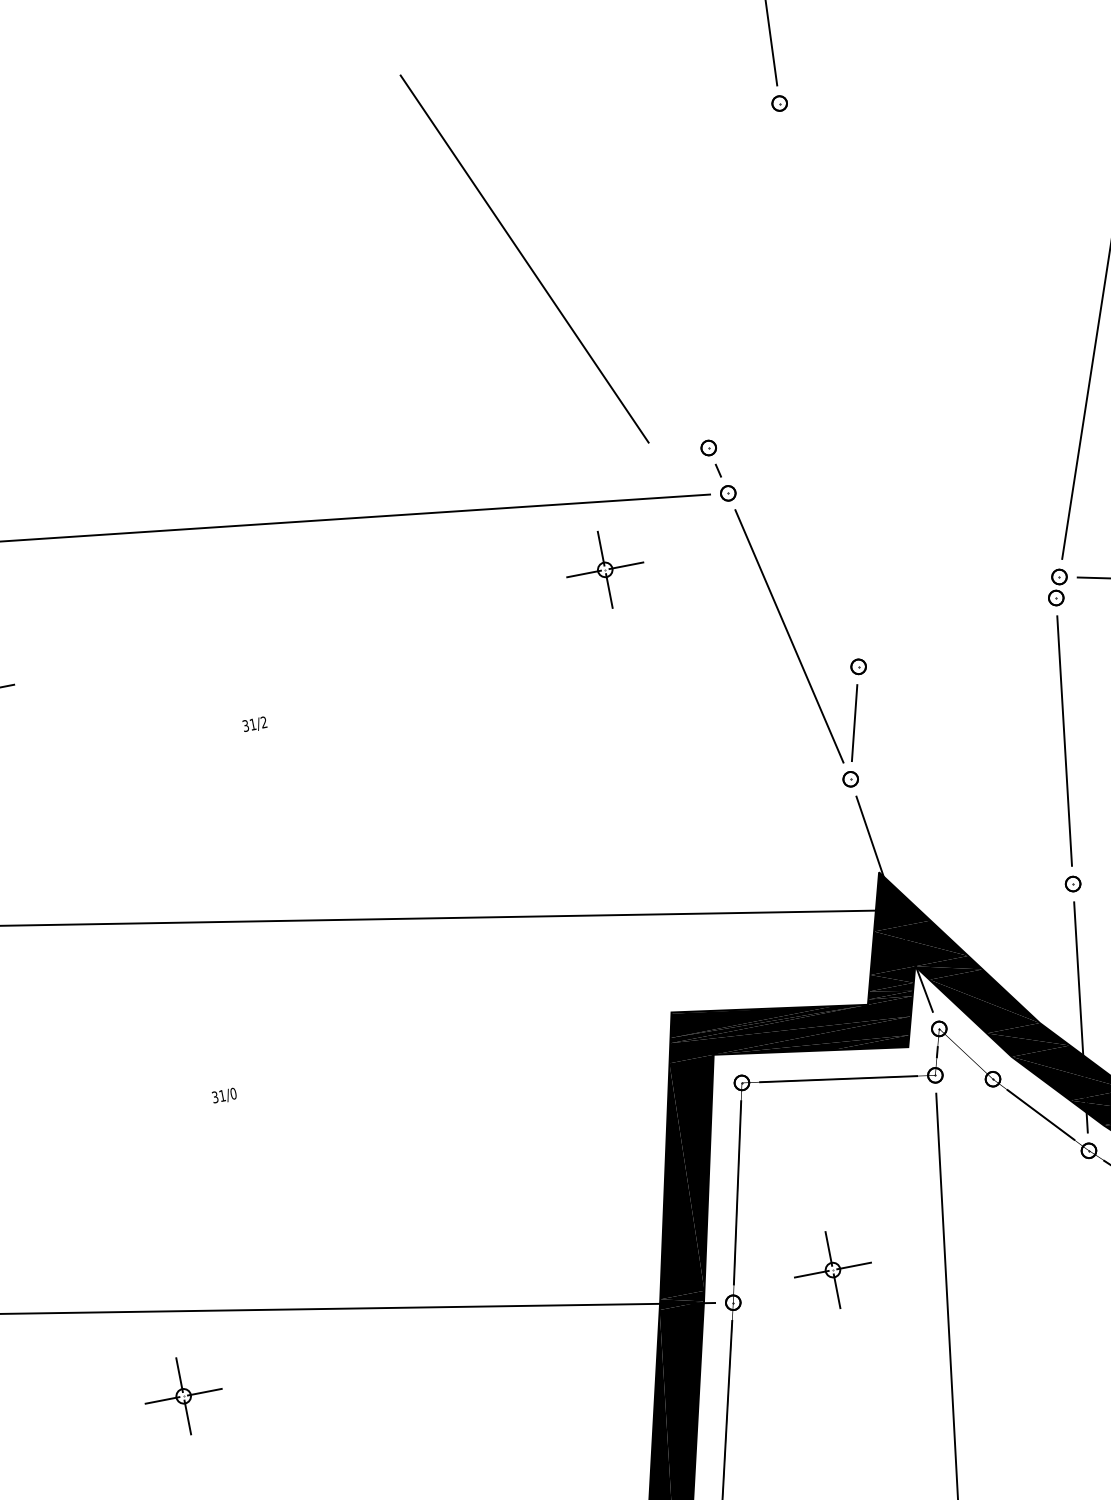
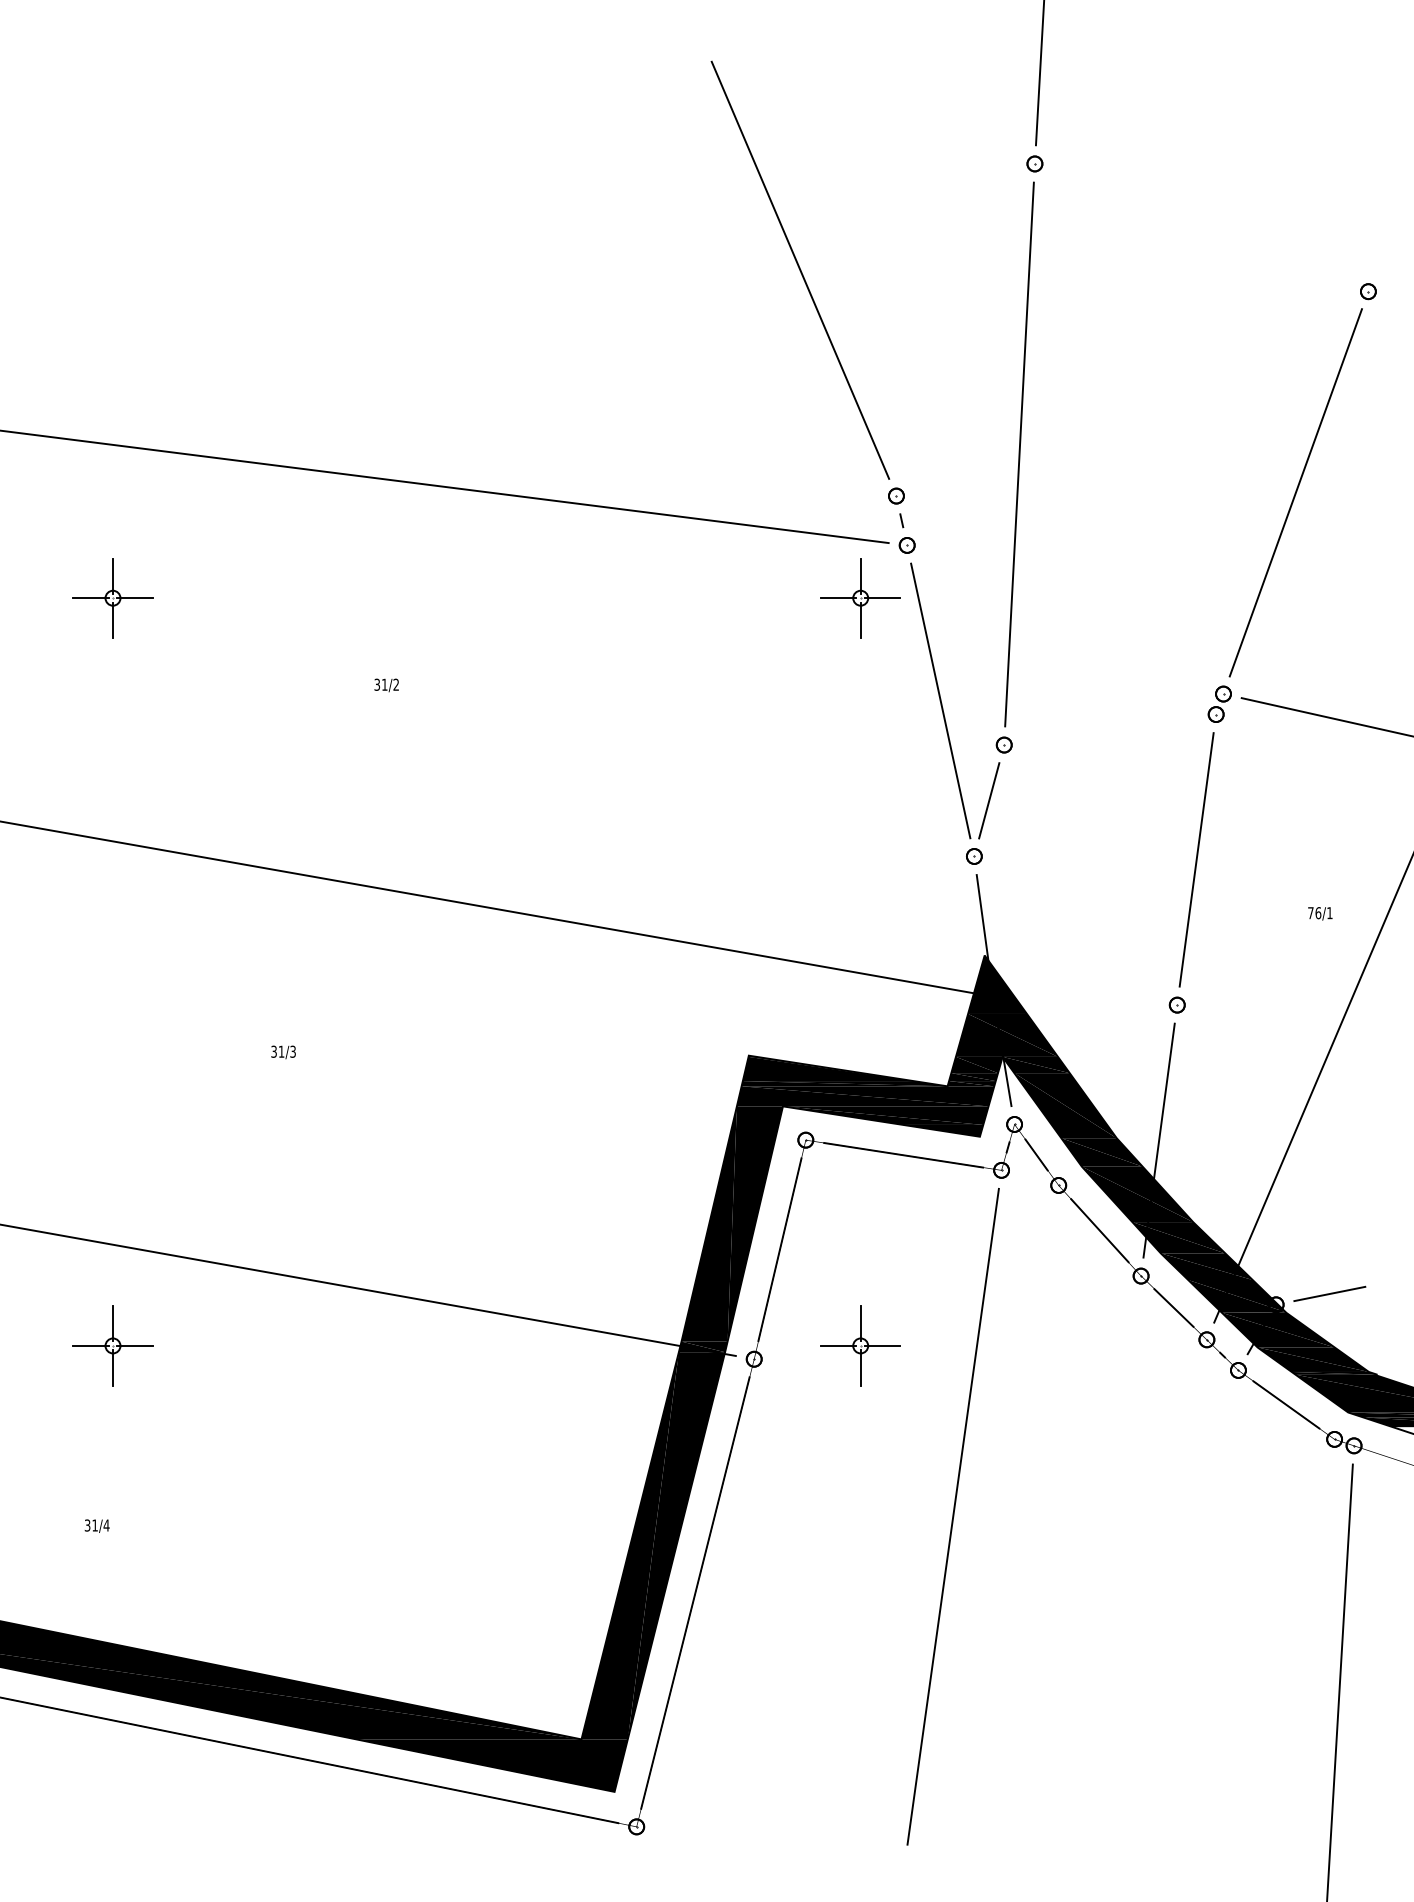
line: (524, 258) -> (800, 269), moved
line: (819, 385) -> (1019, 454), added
part: (605, 570) -> (860, 598), moved
line: (965, 1053) -> (1036, 1154), added
text: (232, 1093) -> (292, 1051), 31/0 -> 31/3
part: (183, 1395) -> (112, 1345), moved

